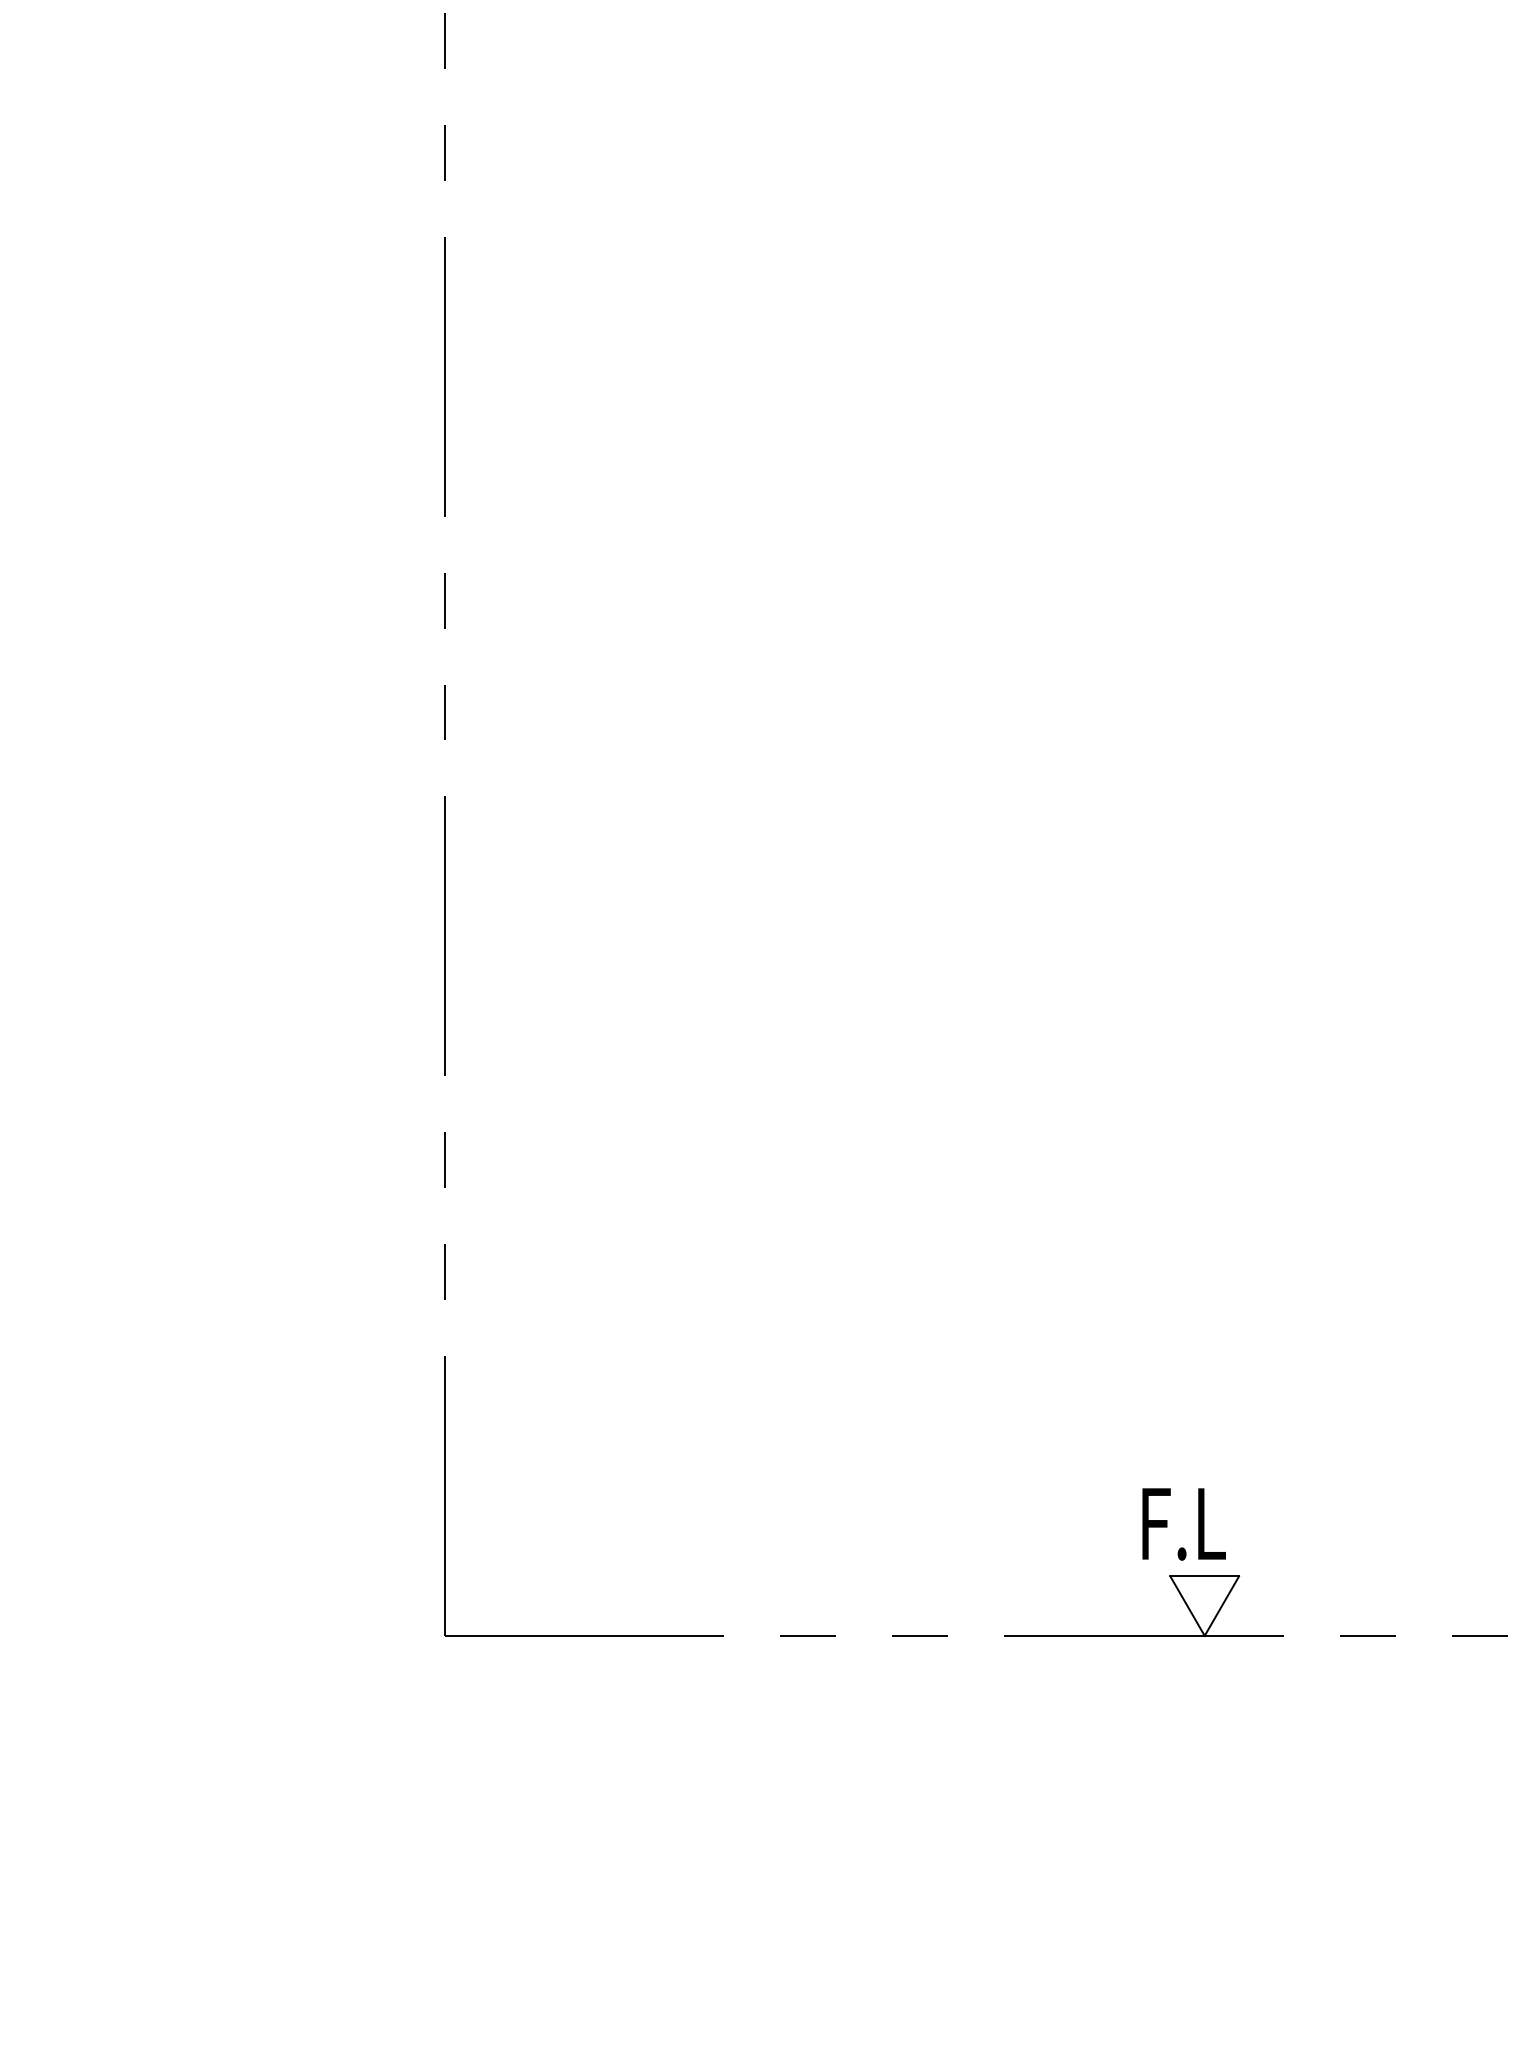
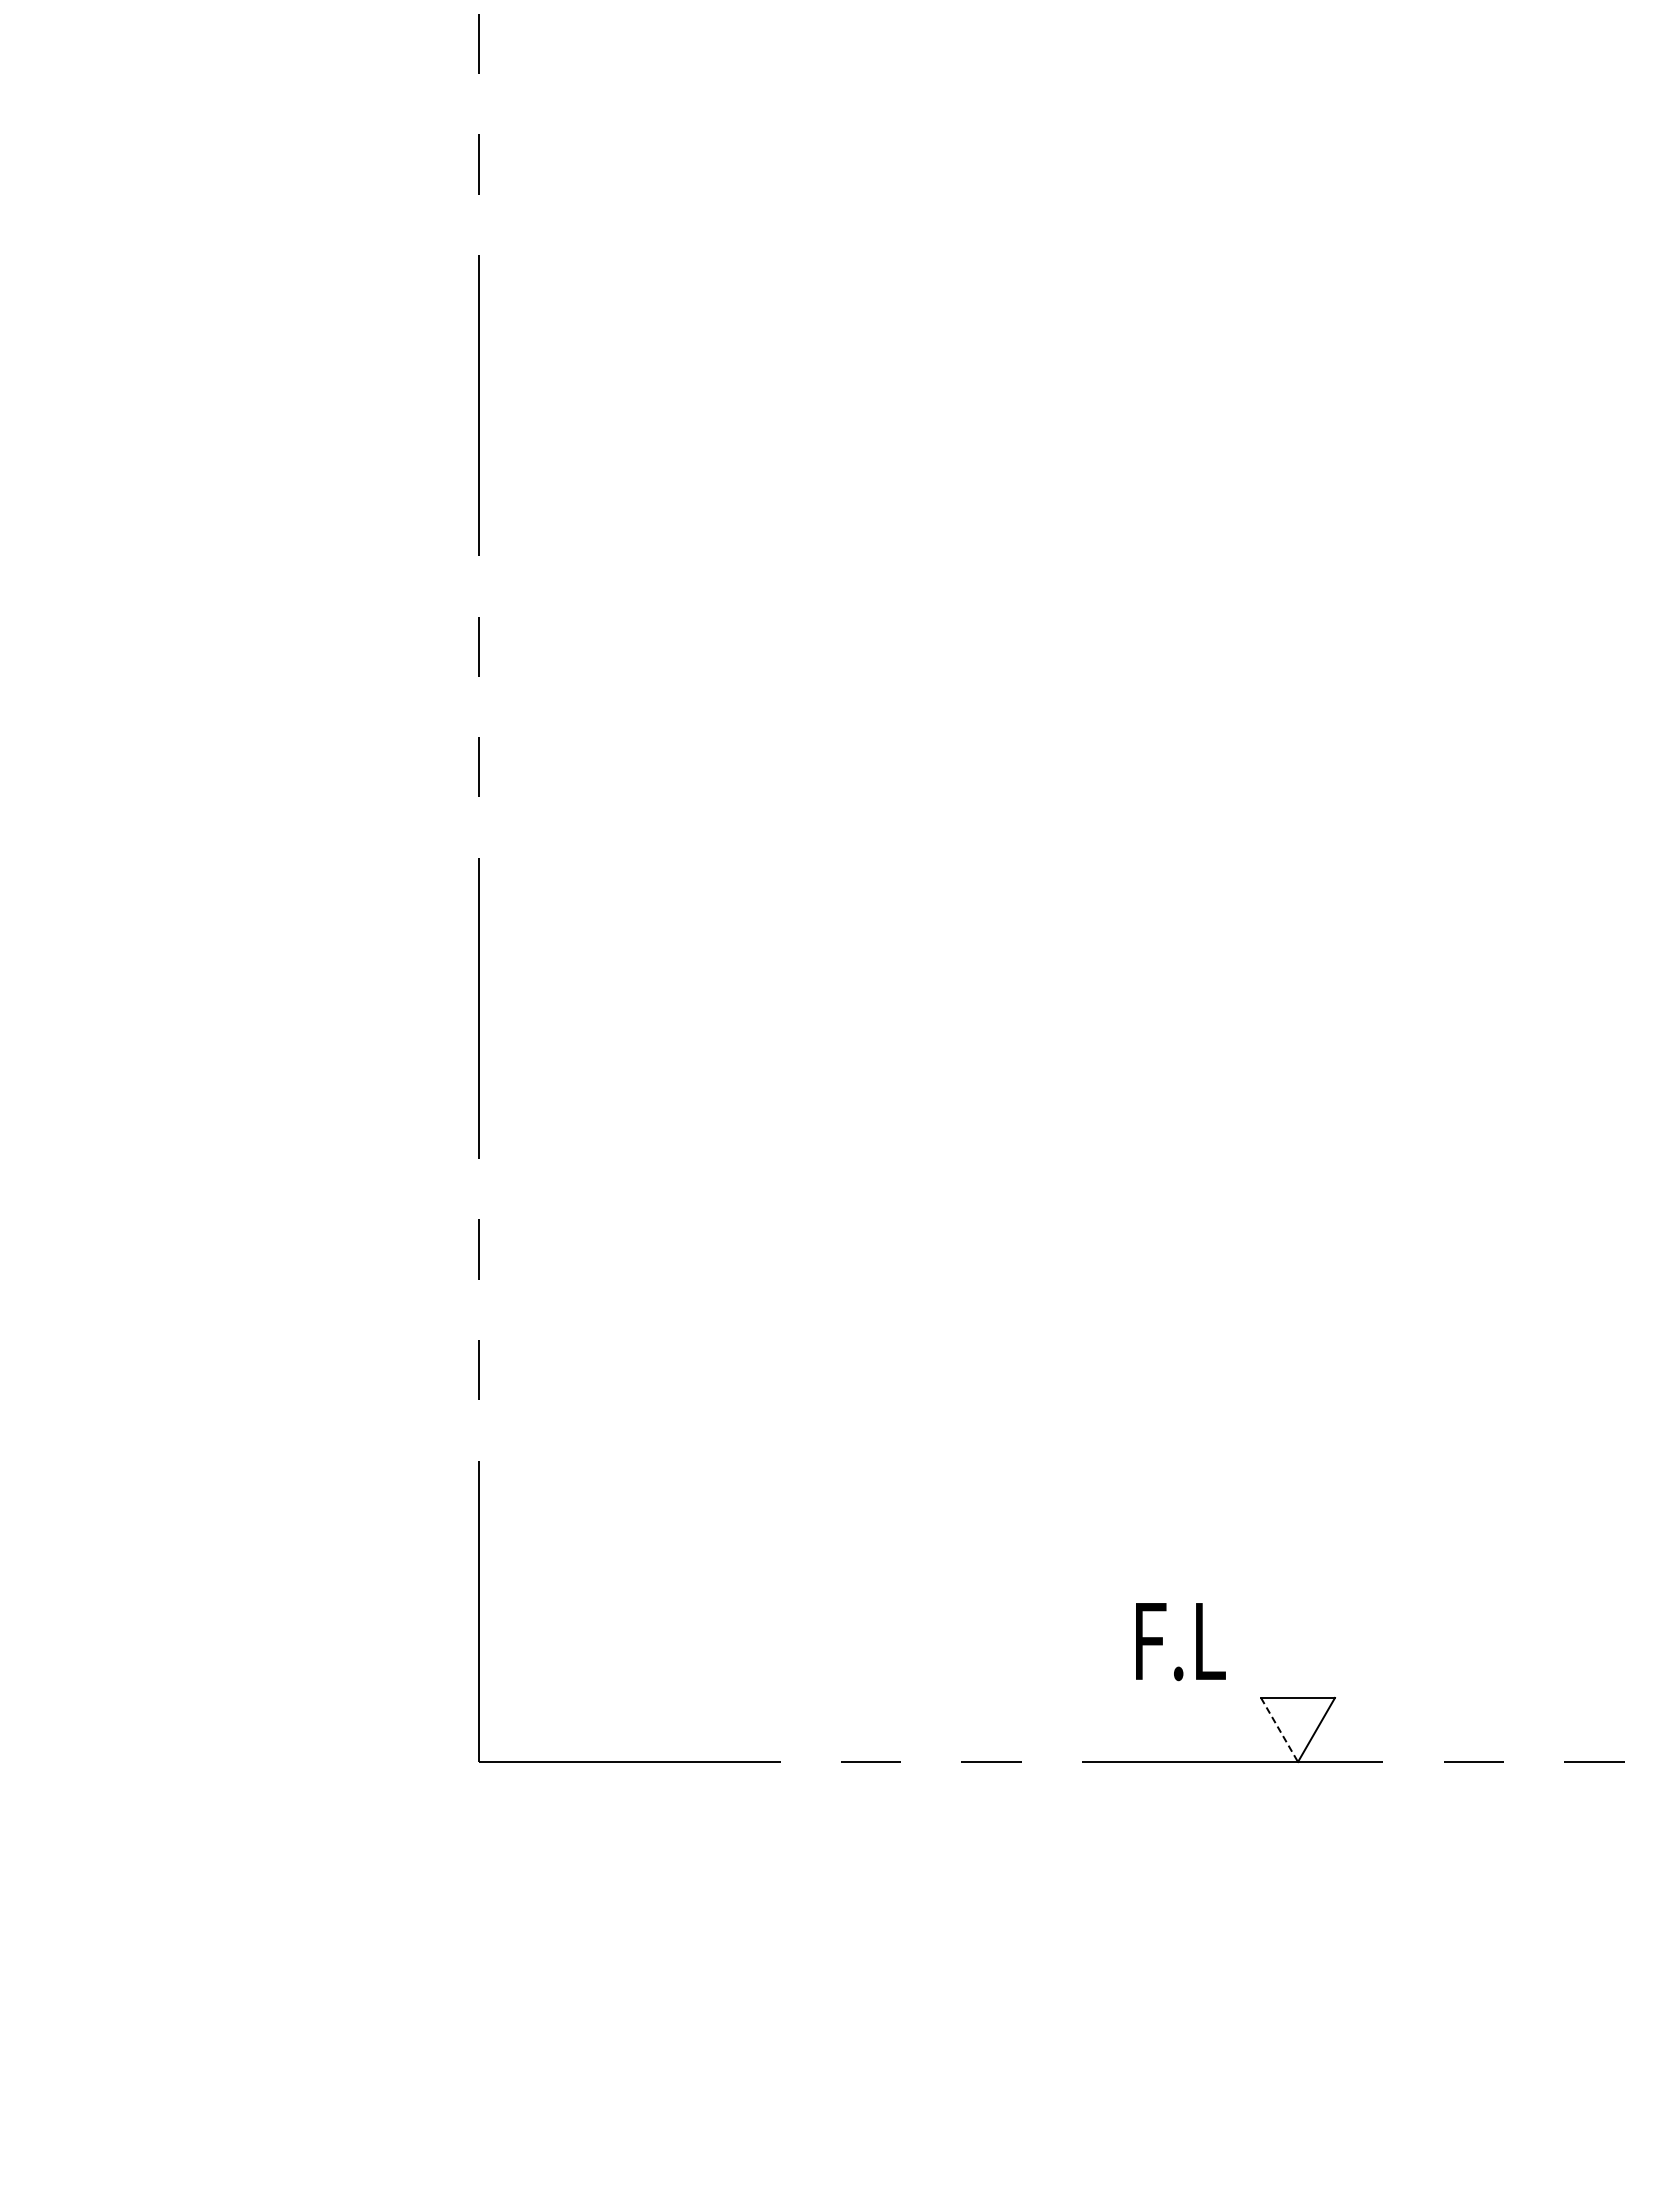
text: (1183, 1524) -> (1180, 1642), moved
line: (1187, 1605) -> (1279, 1729), solid -> dashed

